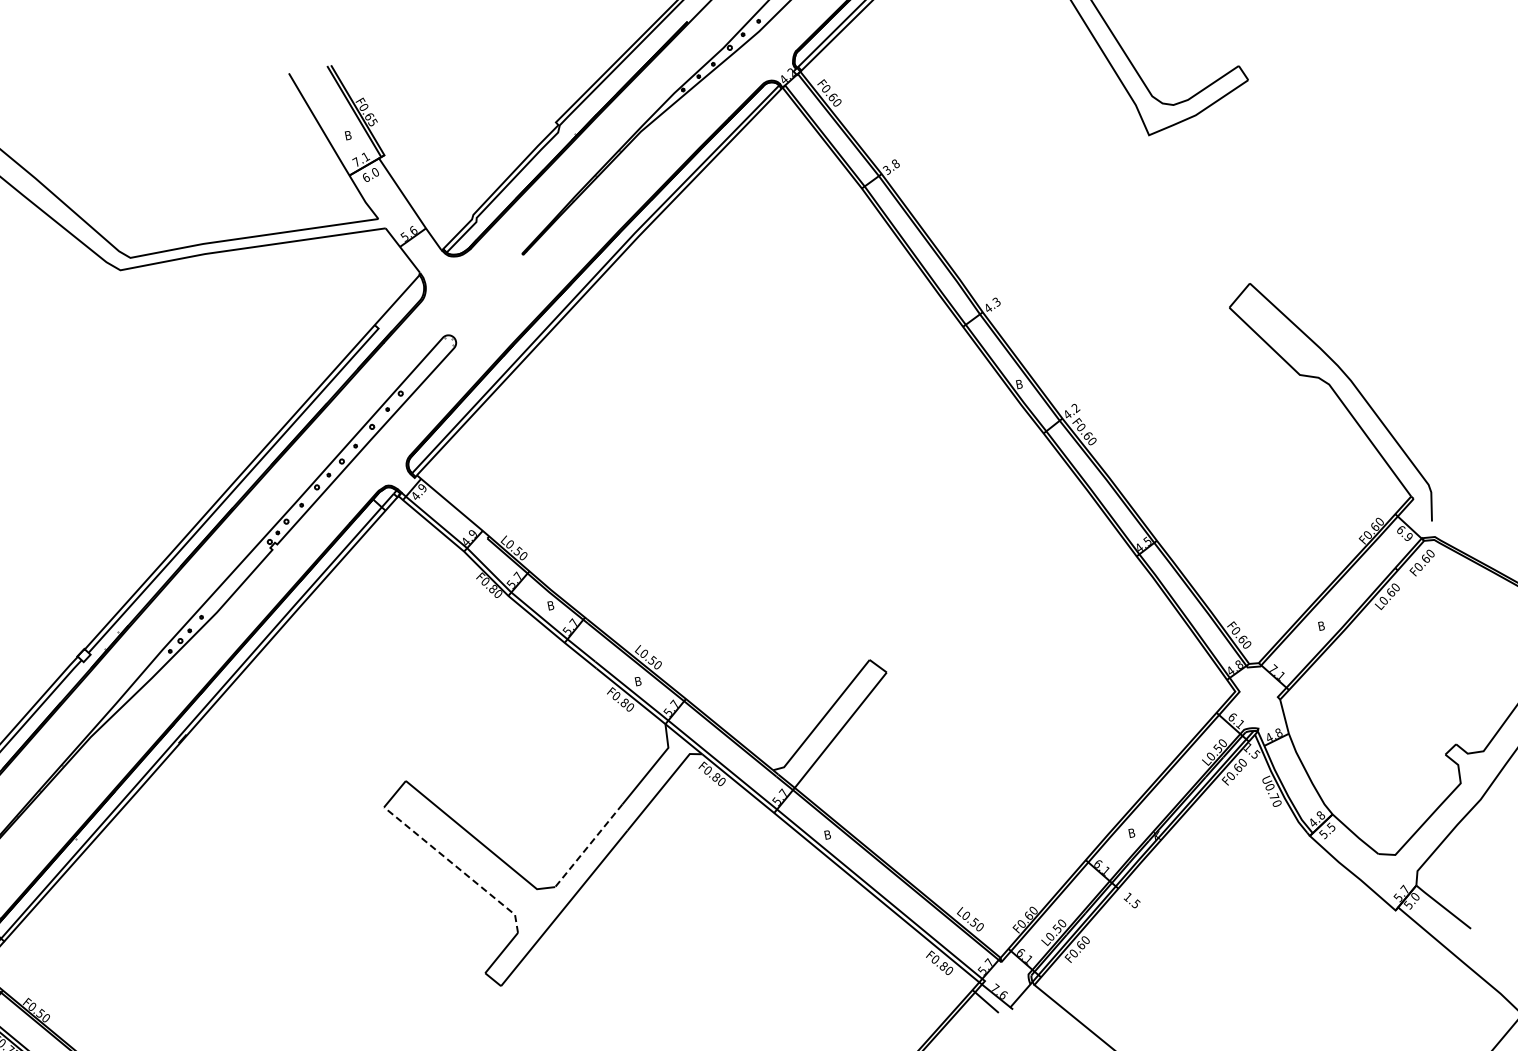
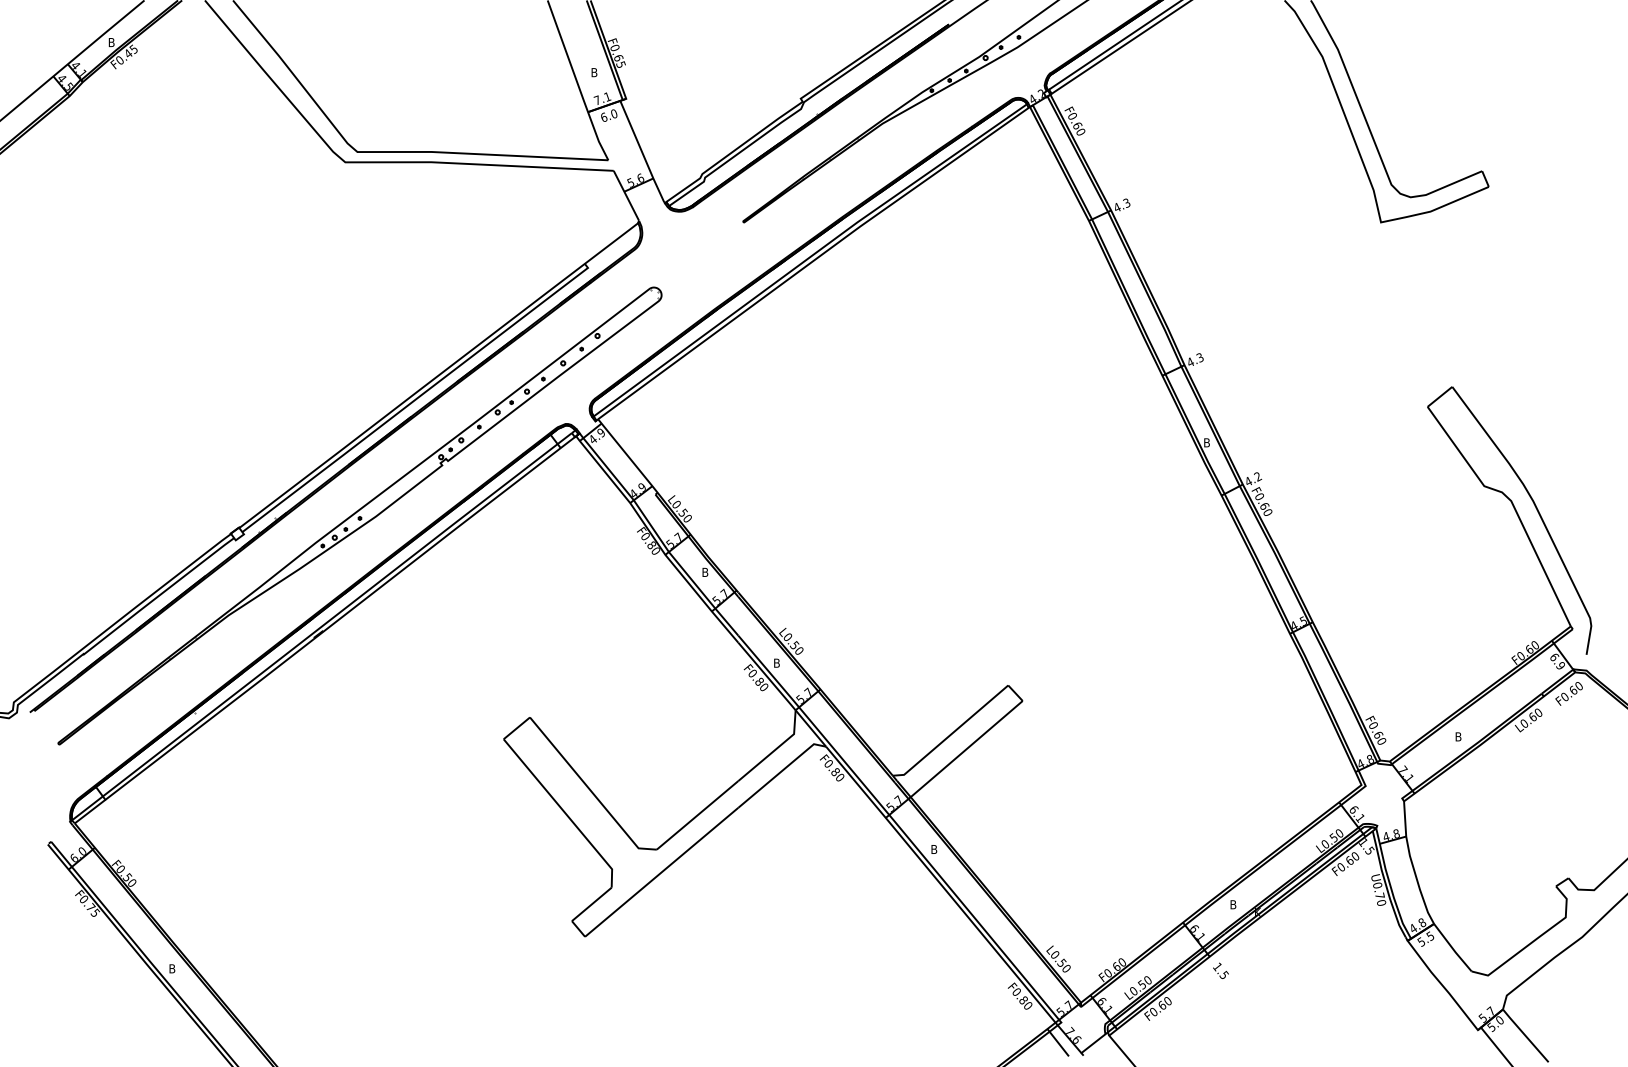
text: (890, 167) -> (1121, 205), 3.8 -> 4.3
line: (588, 845) -> (697, 815), dashed -> solid
line: (457, 866) -> (564, 811), dashed -> solid

